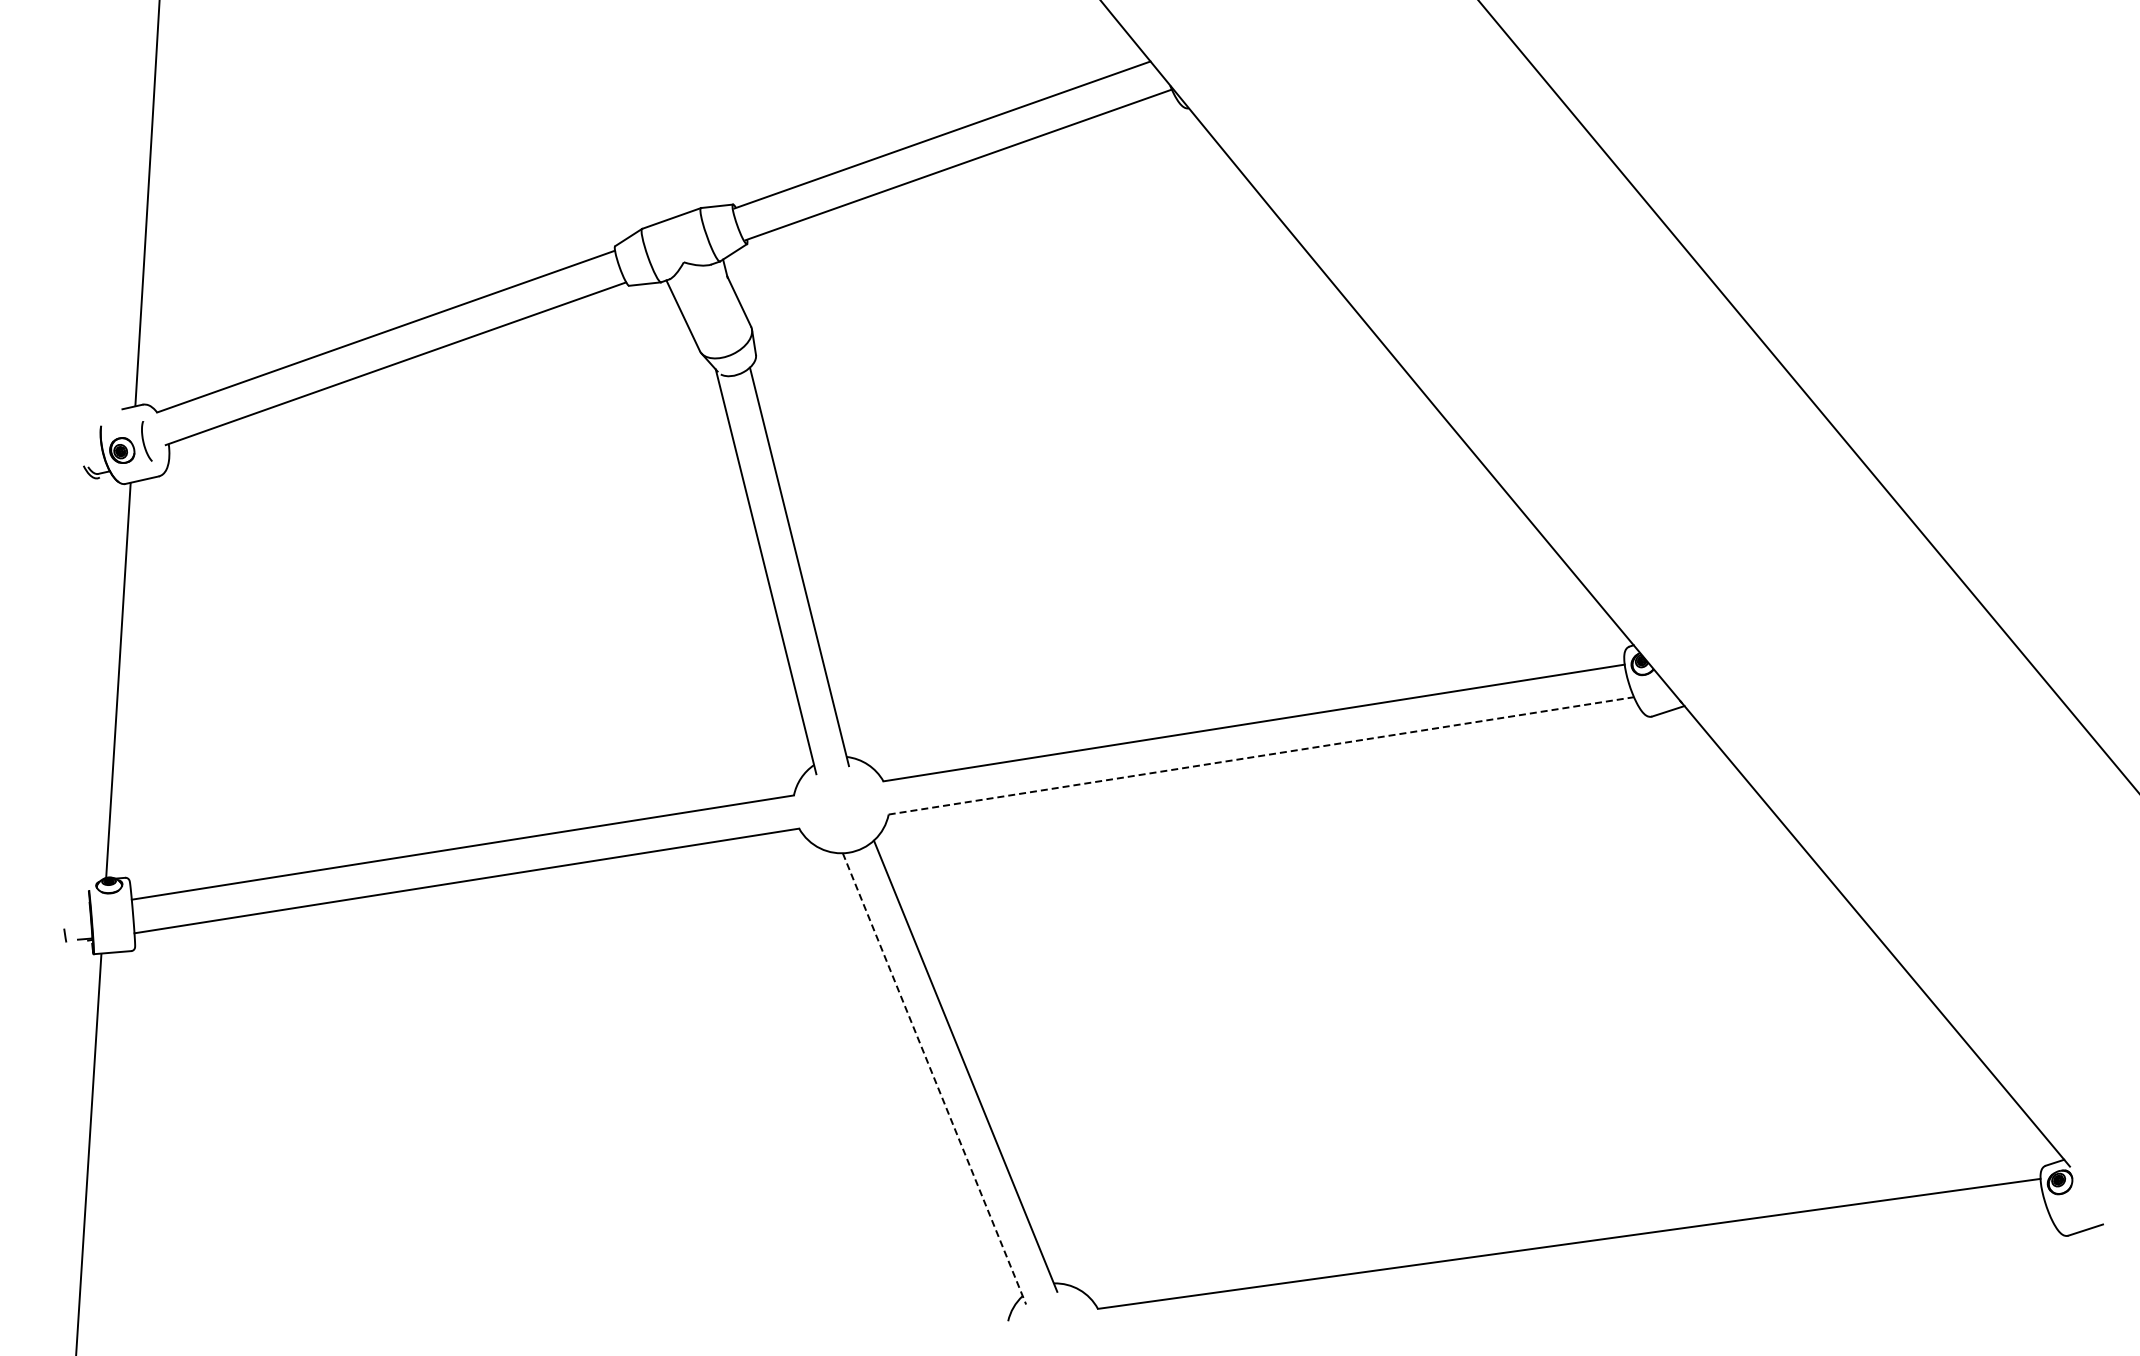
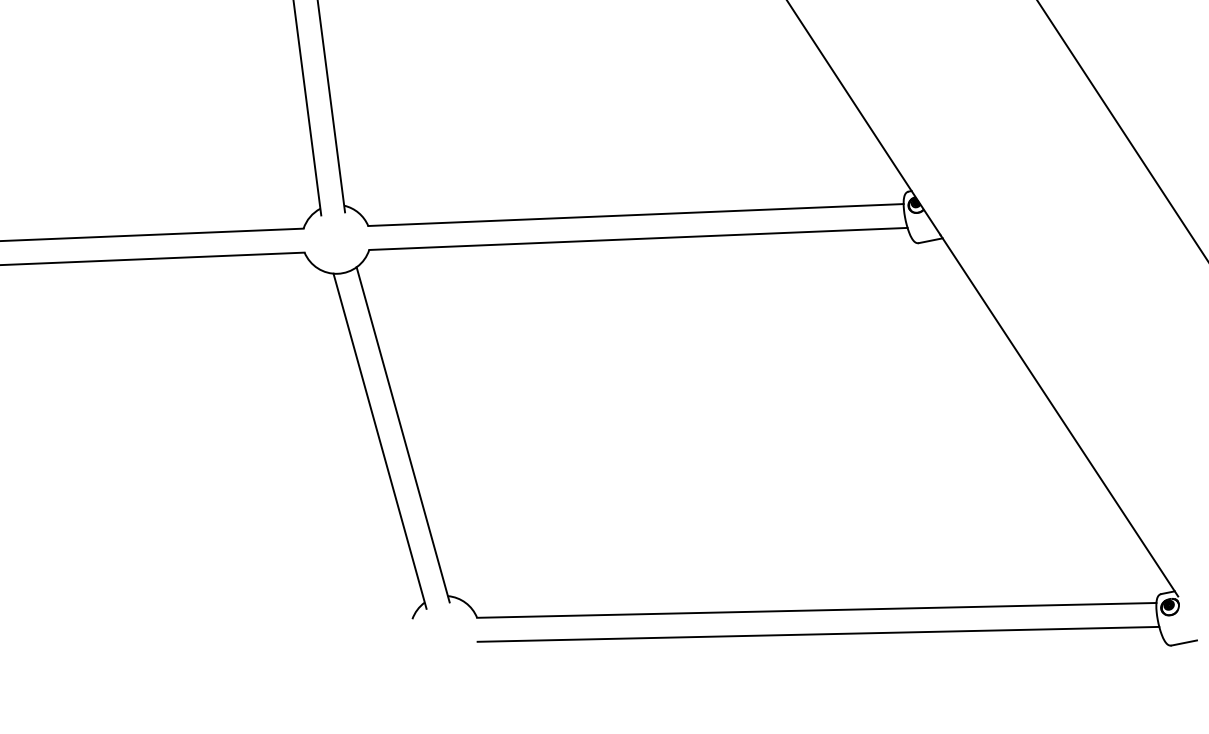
line: (1261, 755) -> (638, 238), dashed -> solid
line: (934, 1078) -> (380, 440), dashed -> solid
line: (1575, 1276) -> (818, 634), added

